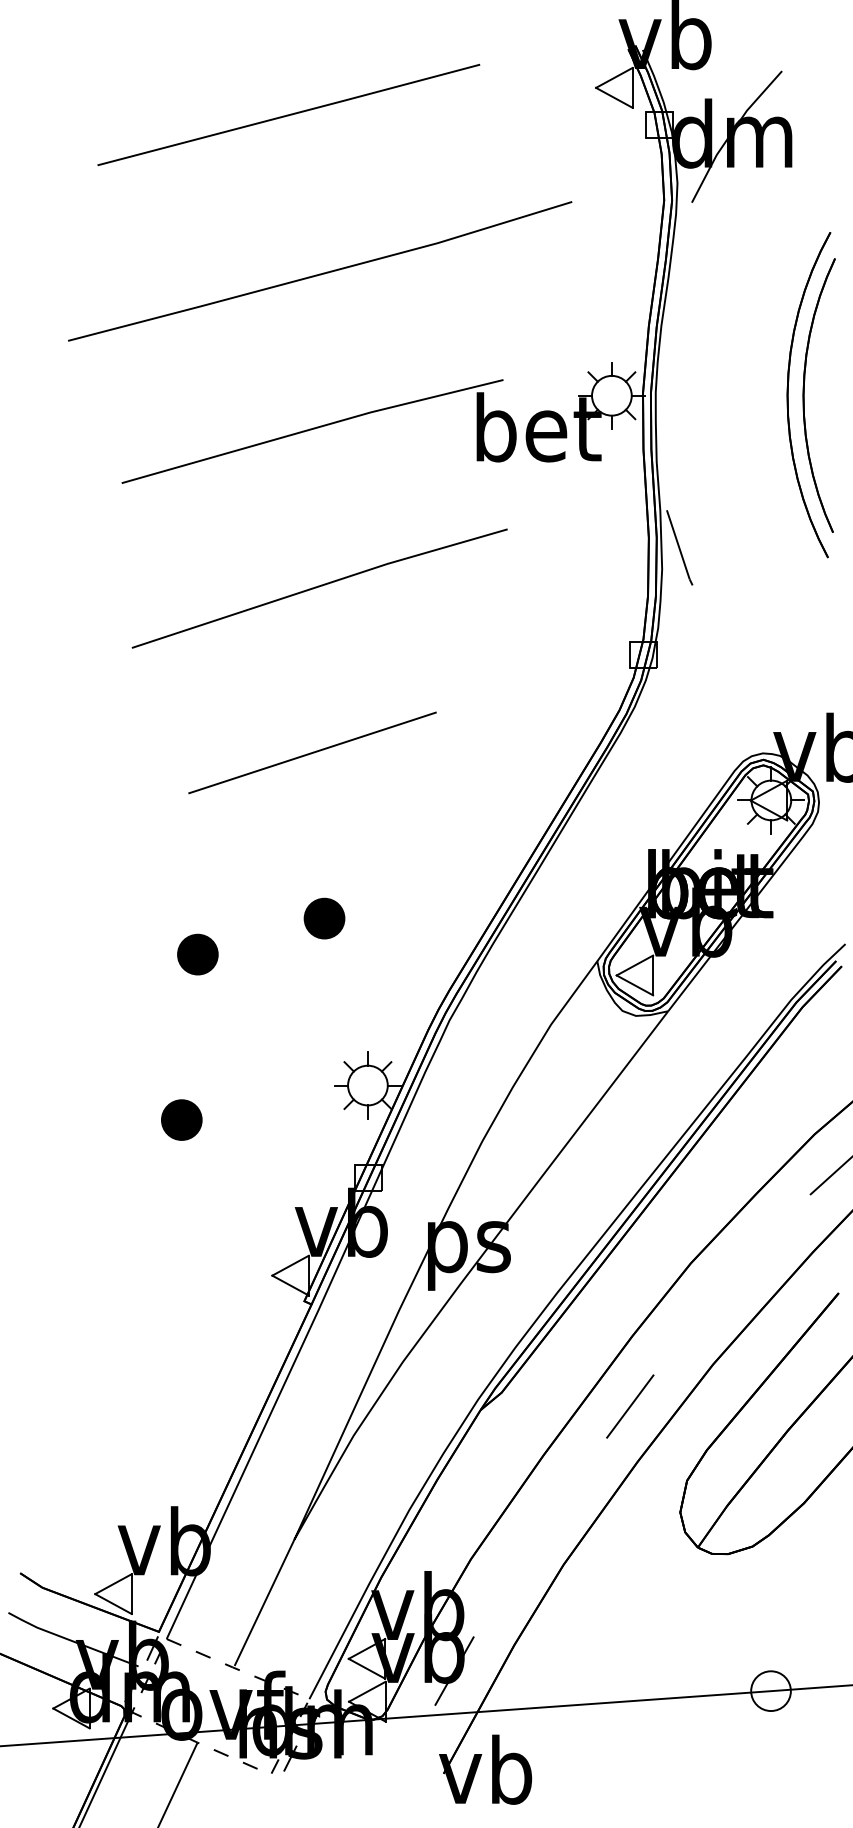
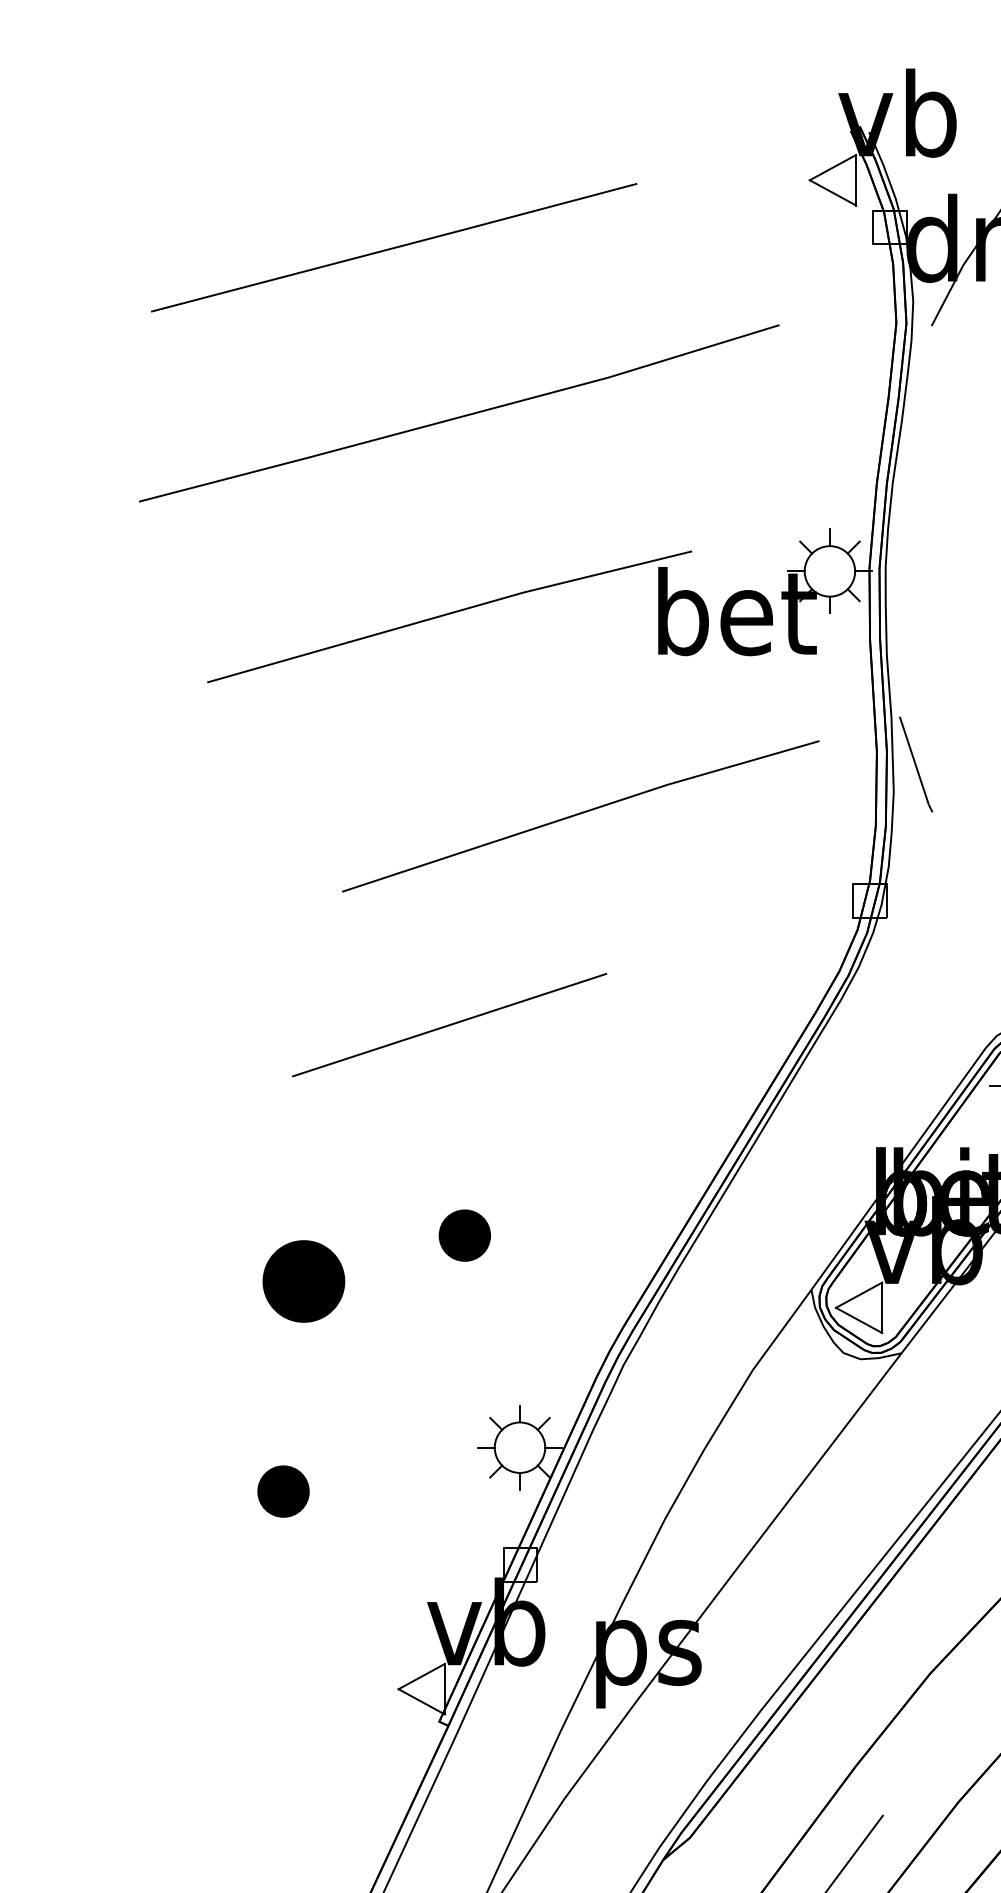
line: (288, 114) -> (393, 247), moved
line: (319, 587) -> (580, 814), moved
part: (197, 954) -> (303, 1281), size x1.6

